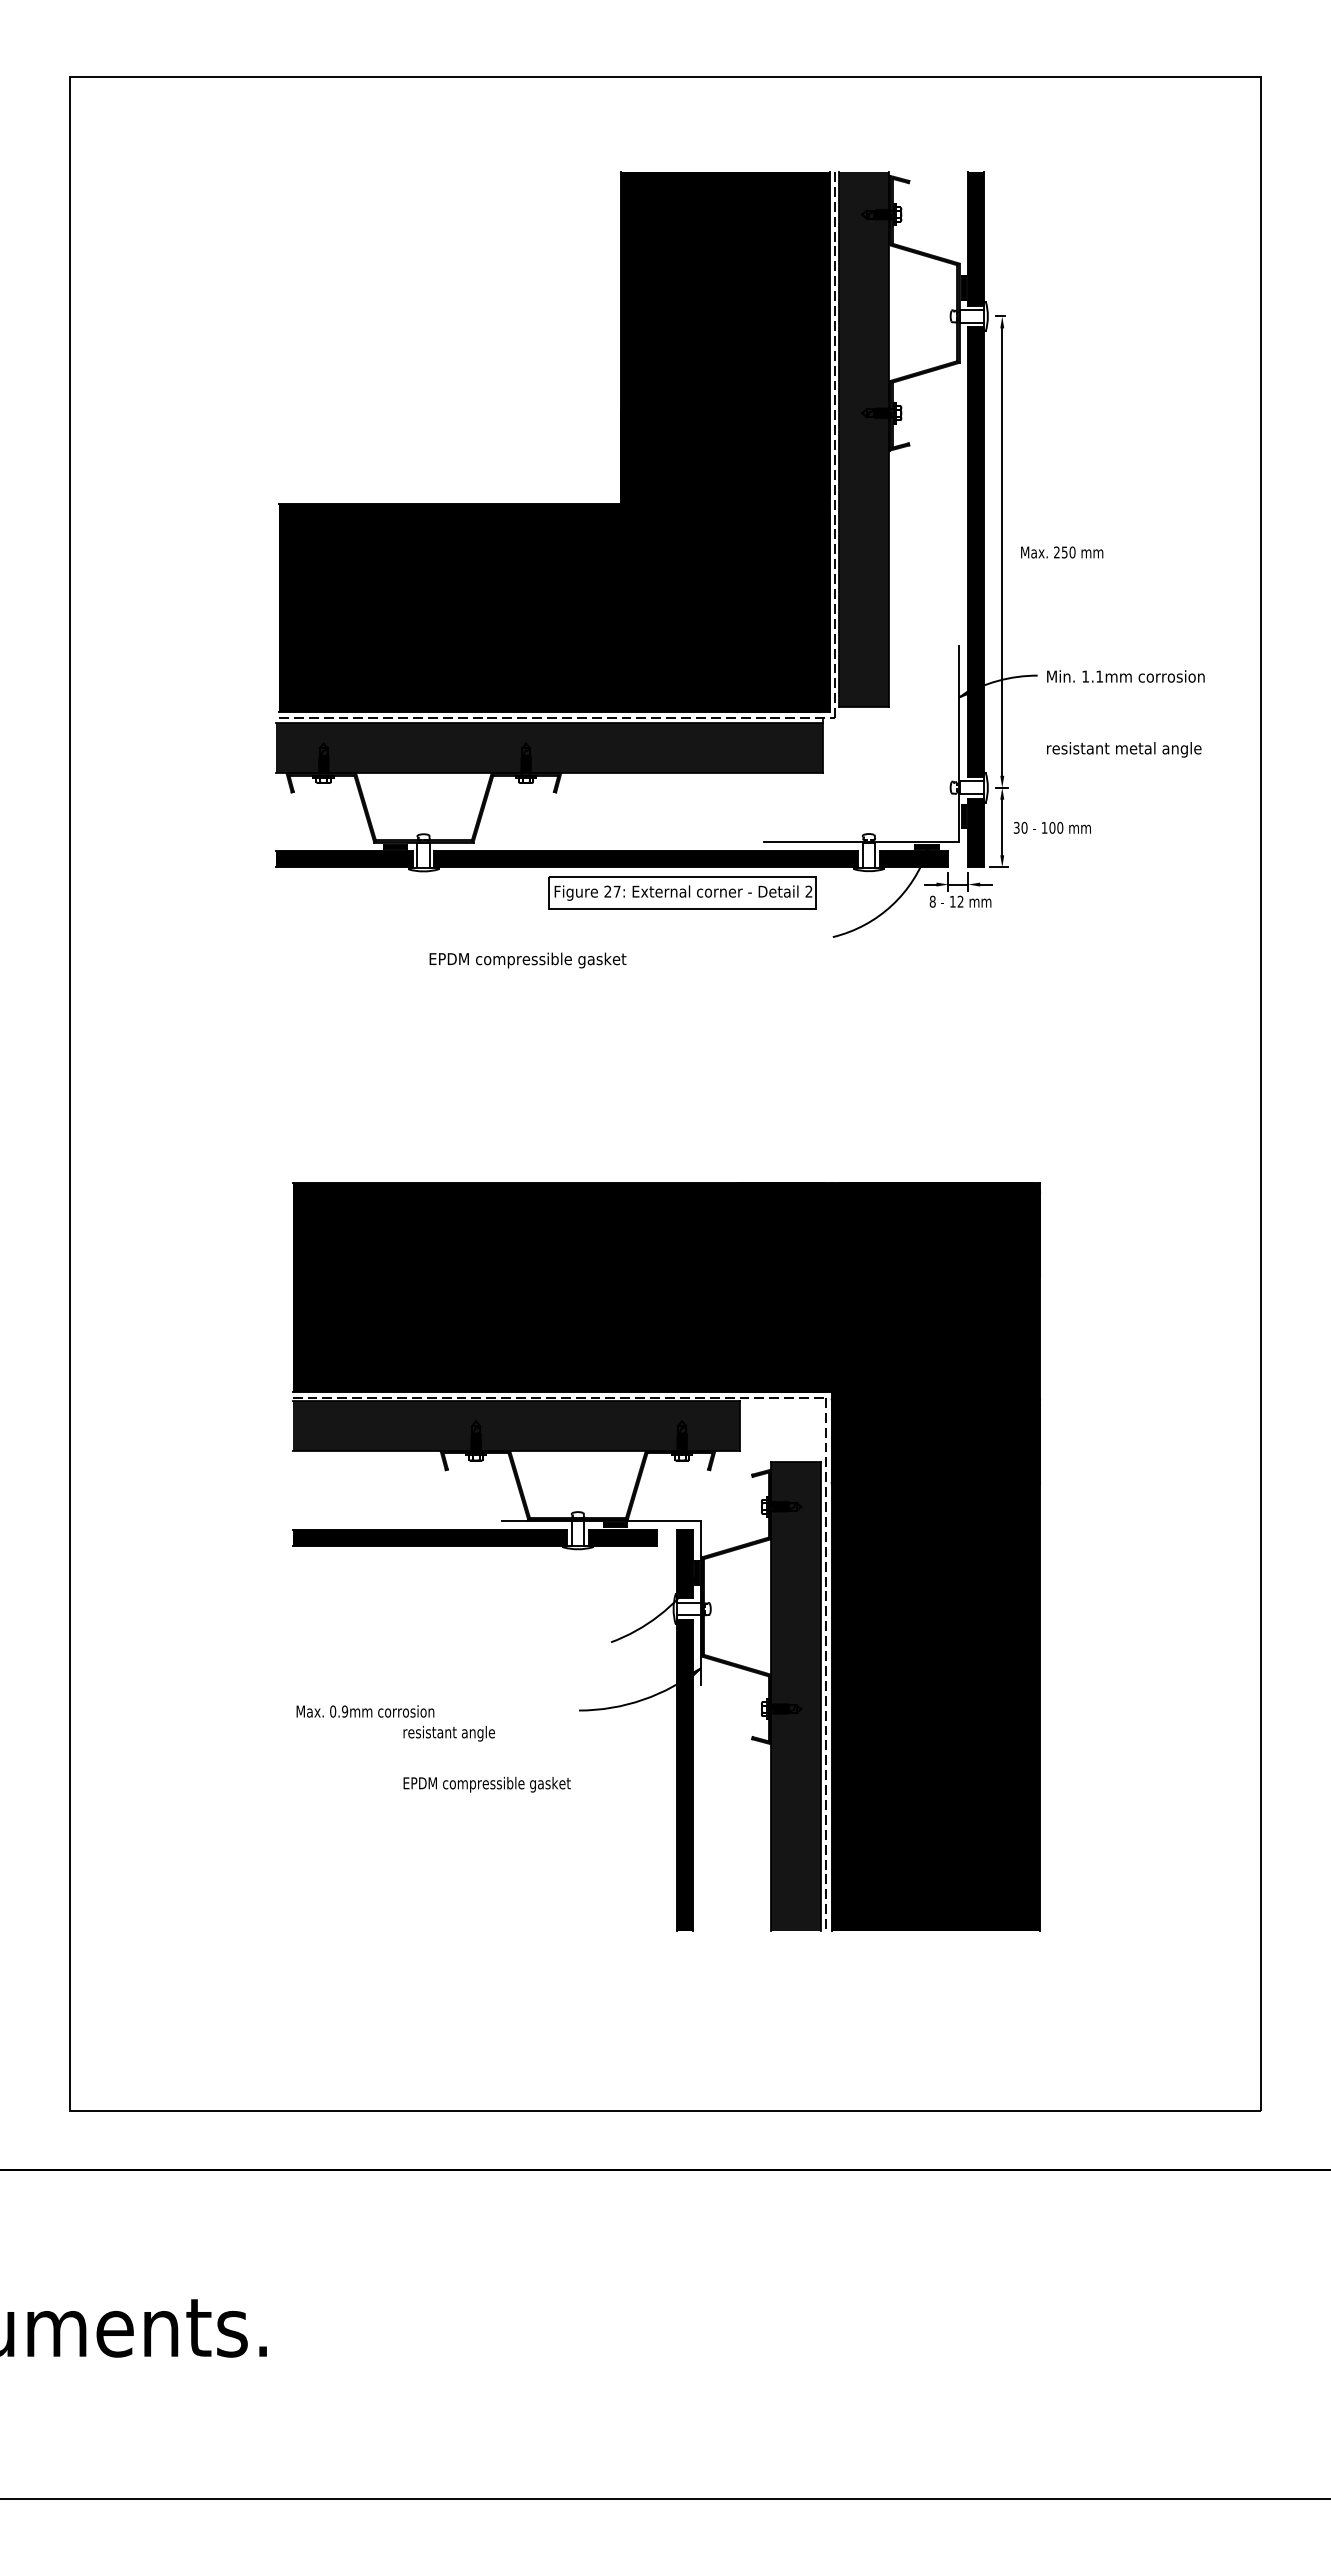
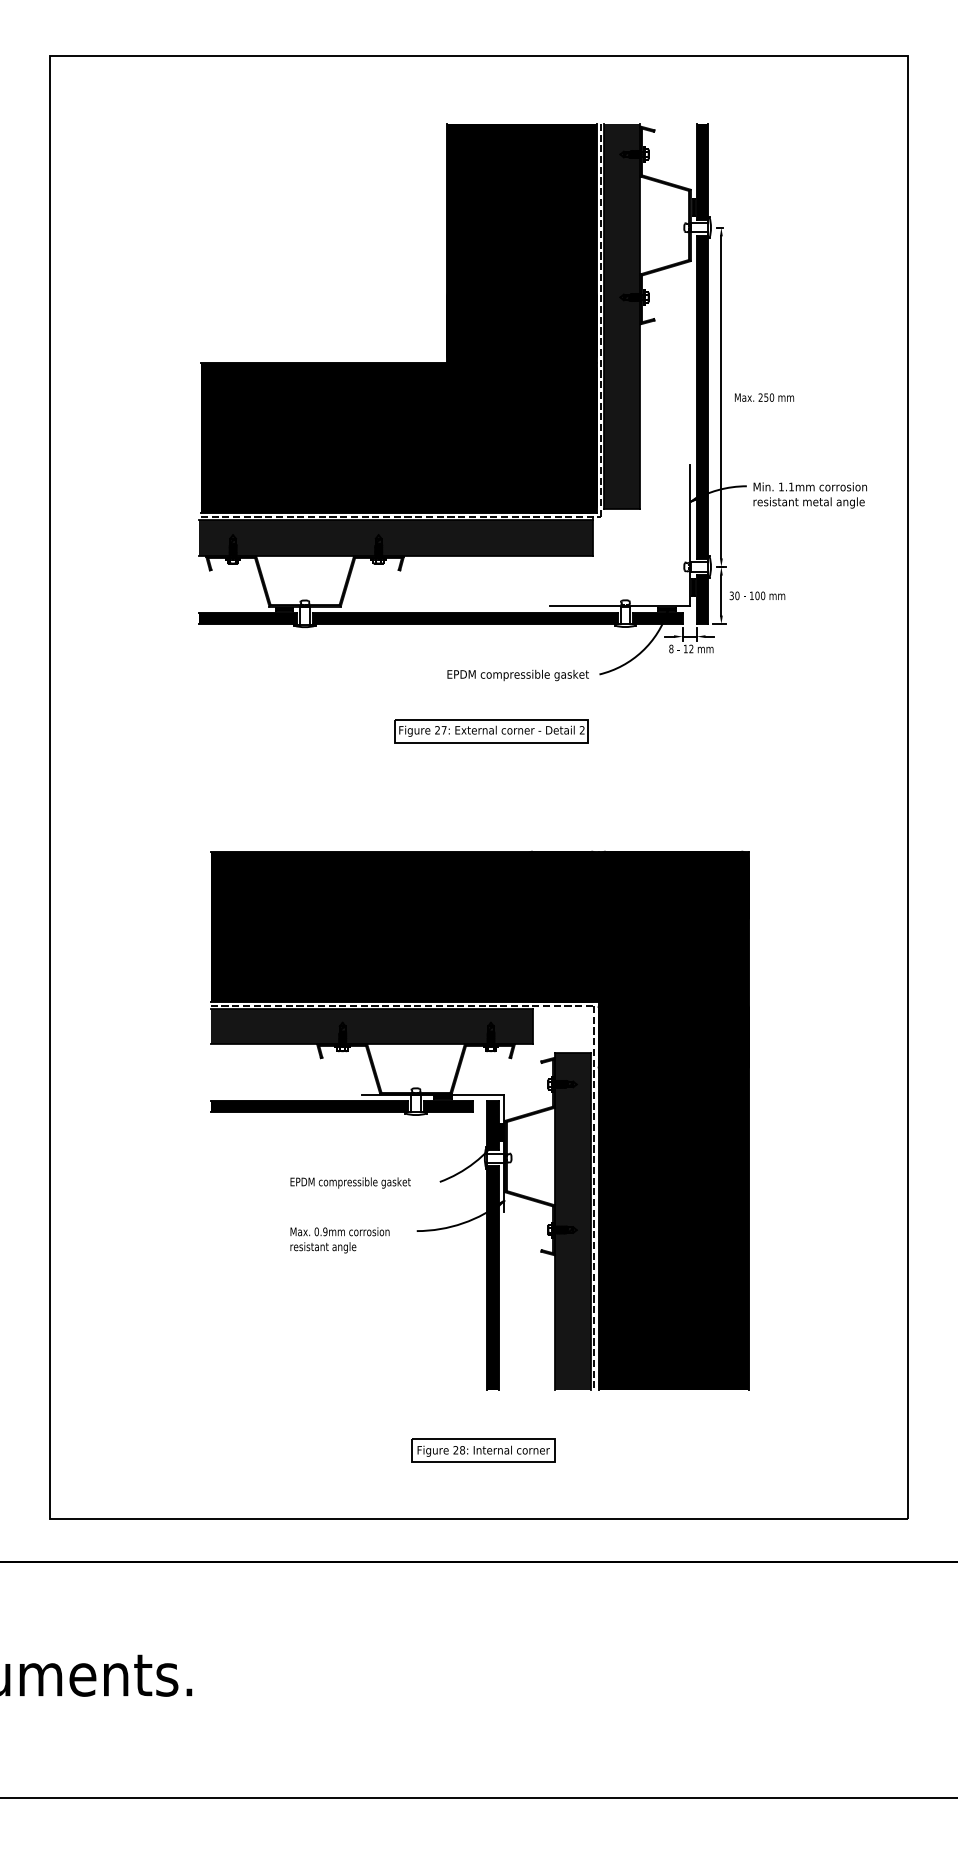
text: (1124, 749) -> (809, 502), moved
part: (682, 892) -> (491, 730), moved
text: (527, 960) -> (517, 675), moved
text: (365, 1711) -> (340, 1231), moved
text: (486, 1784) -> (350, 1182), moved
part: (671, 2015) -> (483, 1450), added

